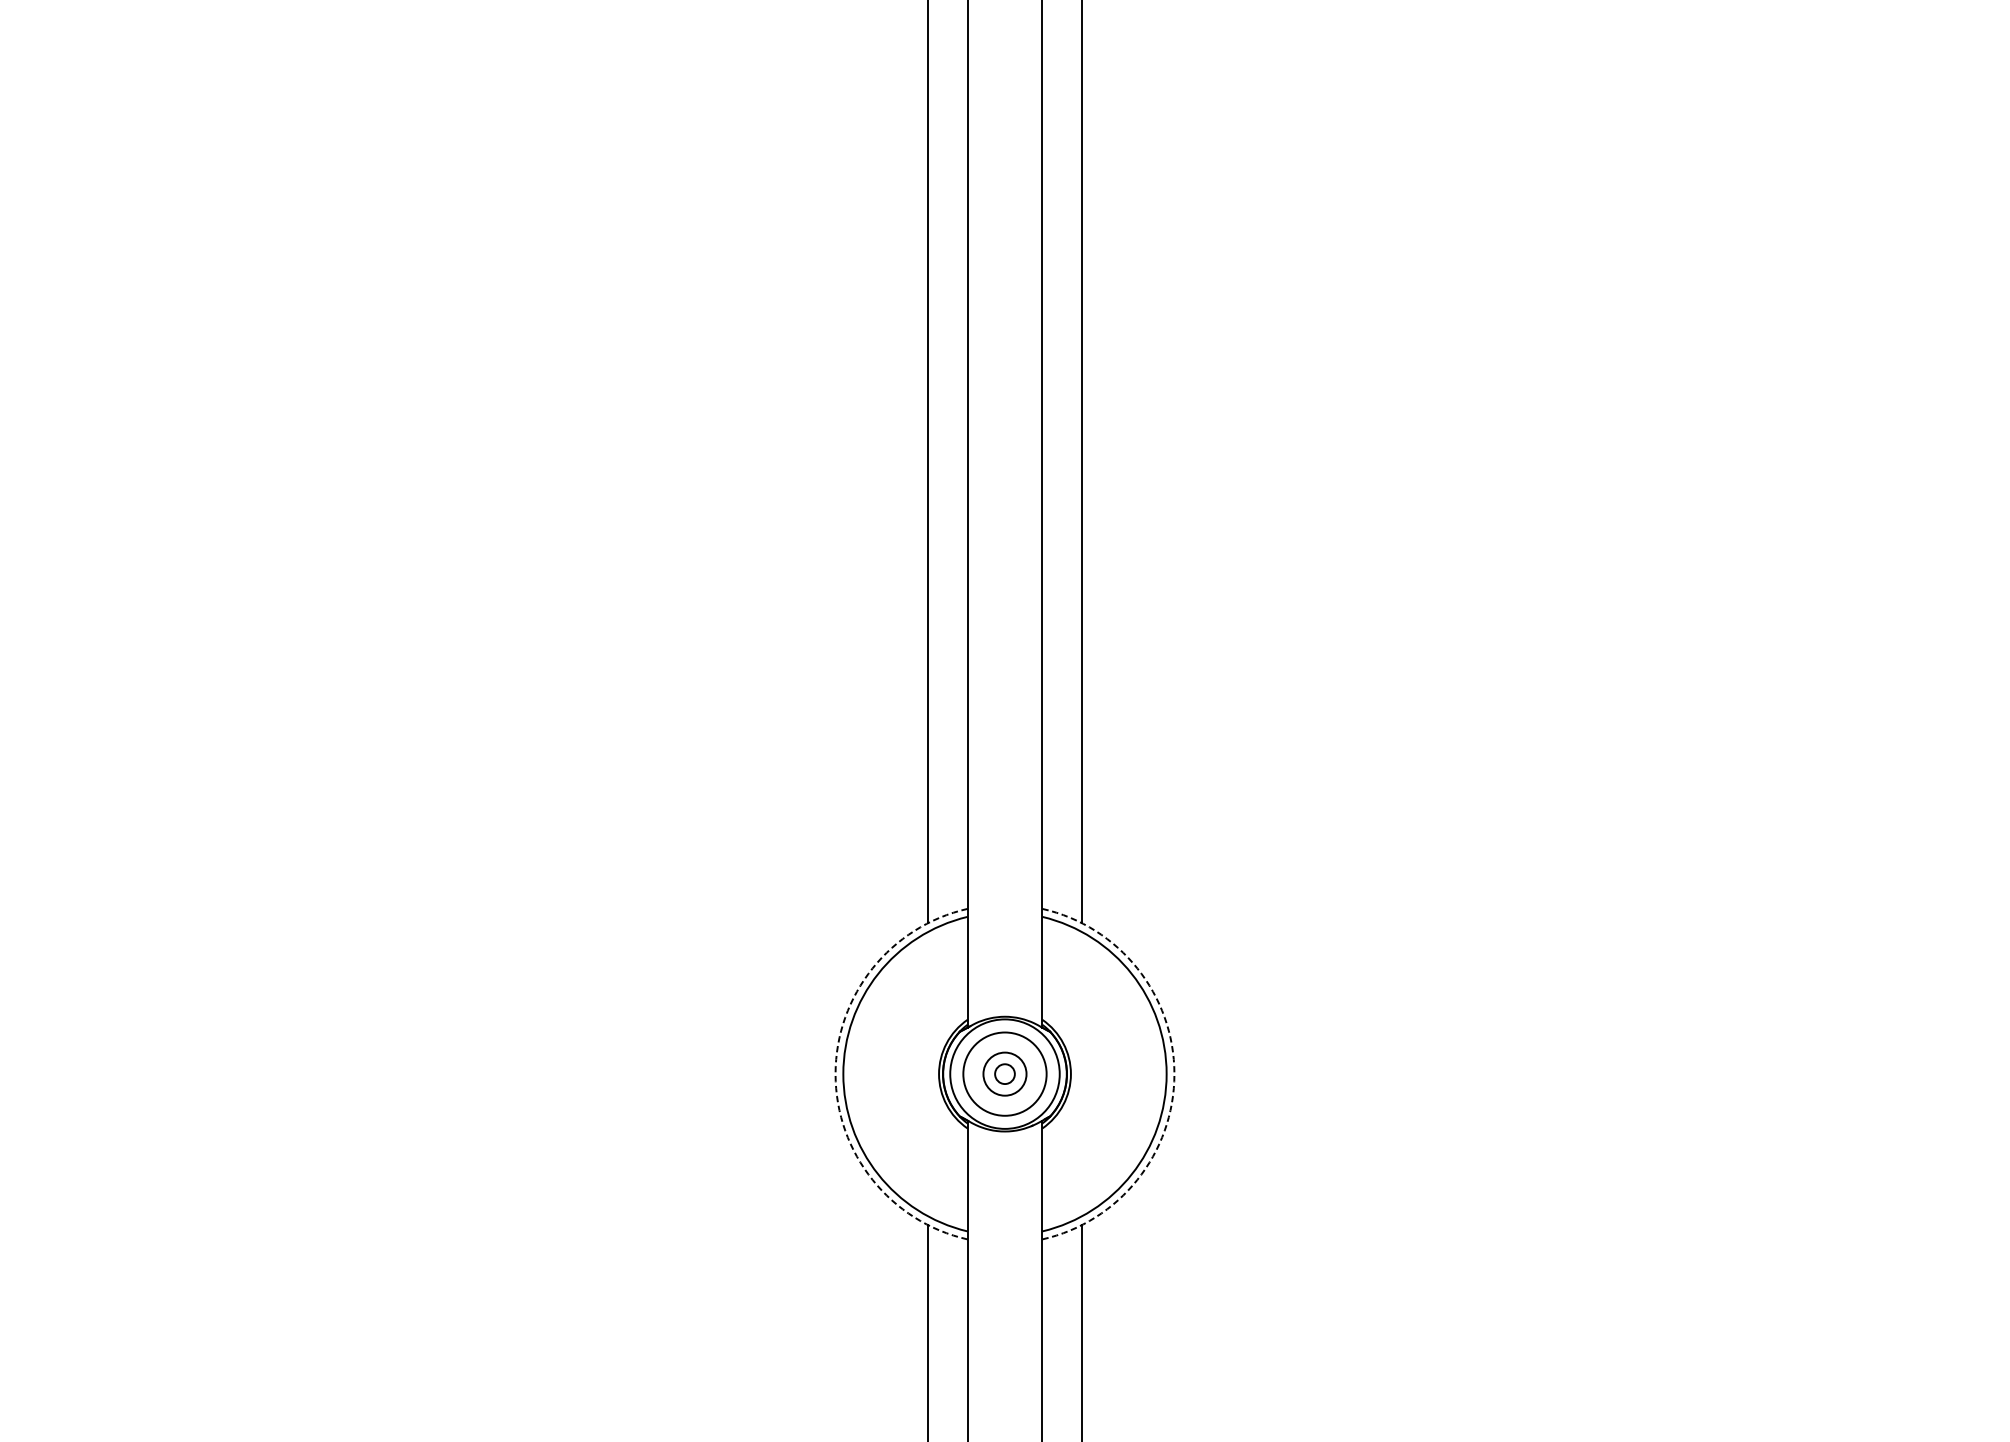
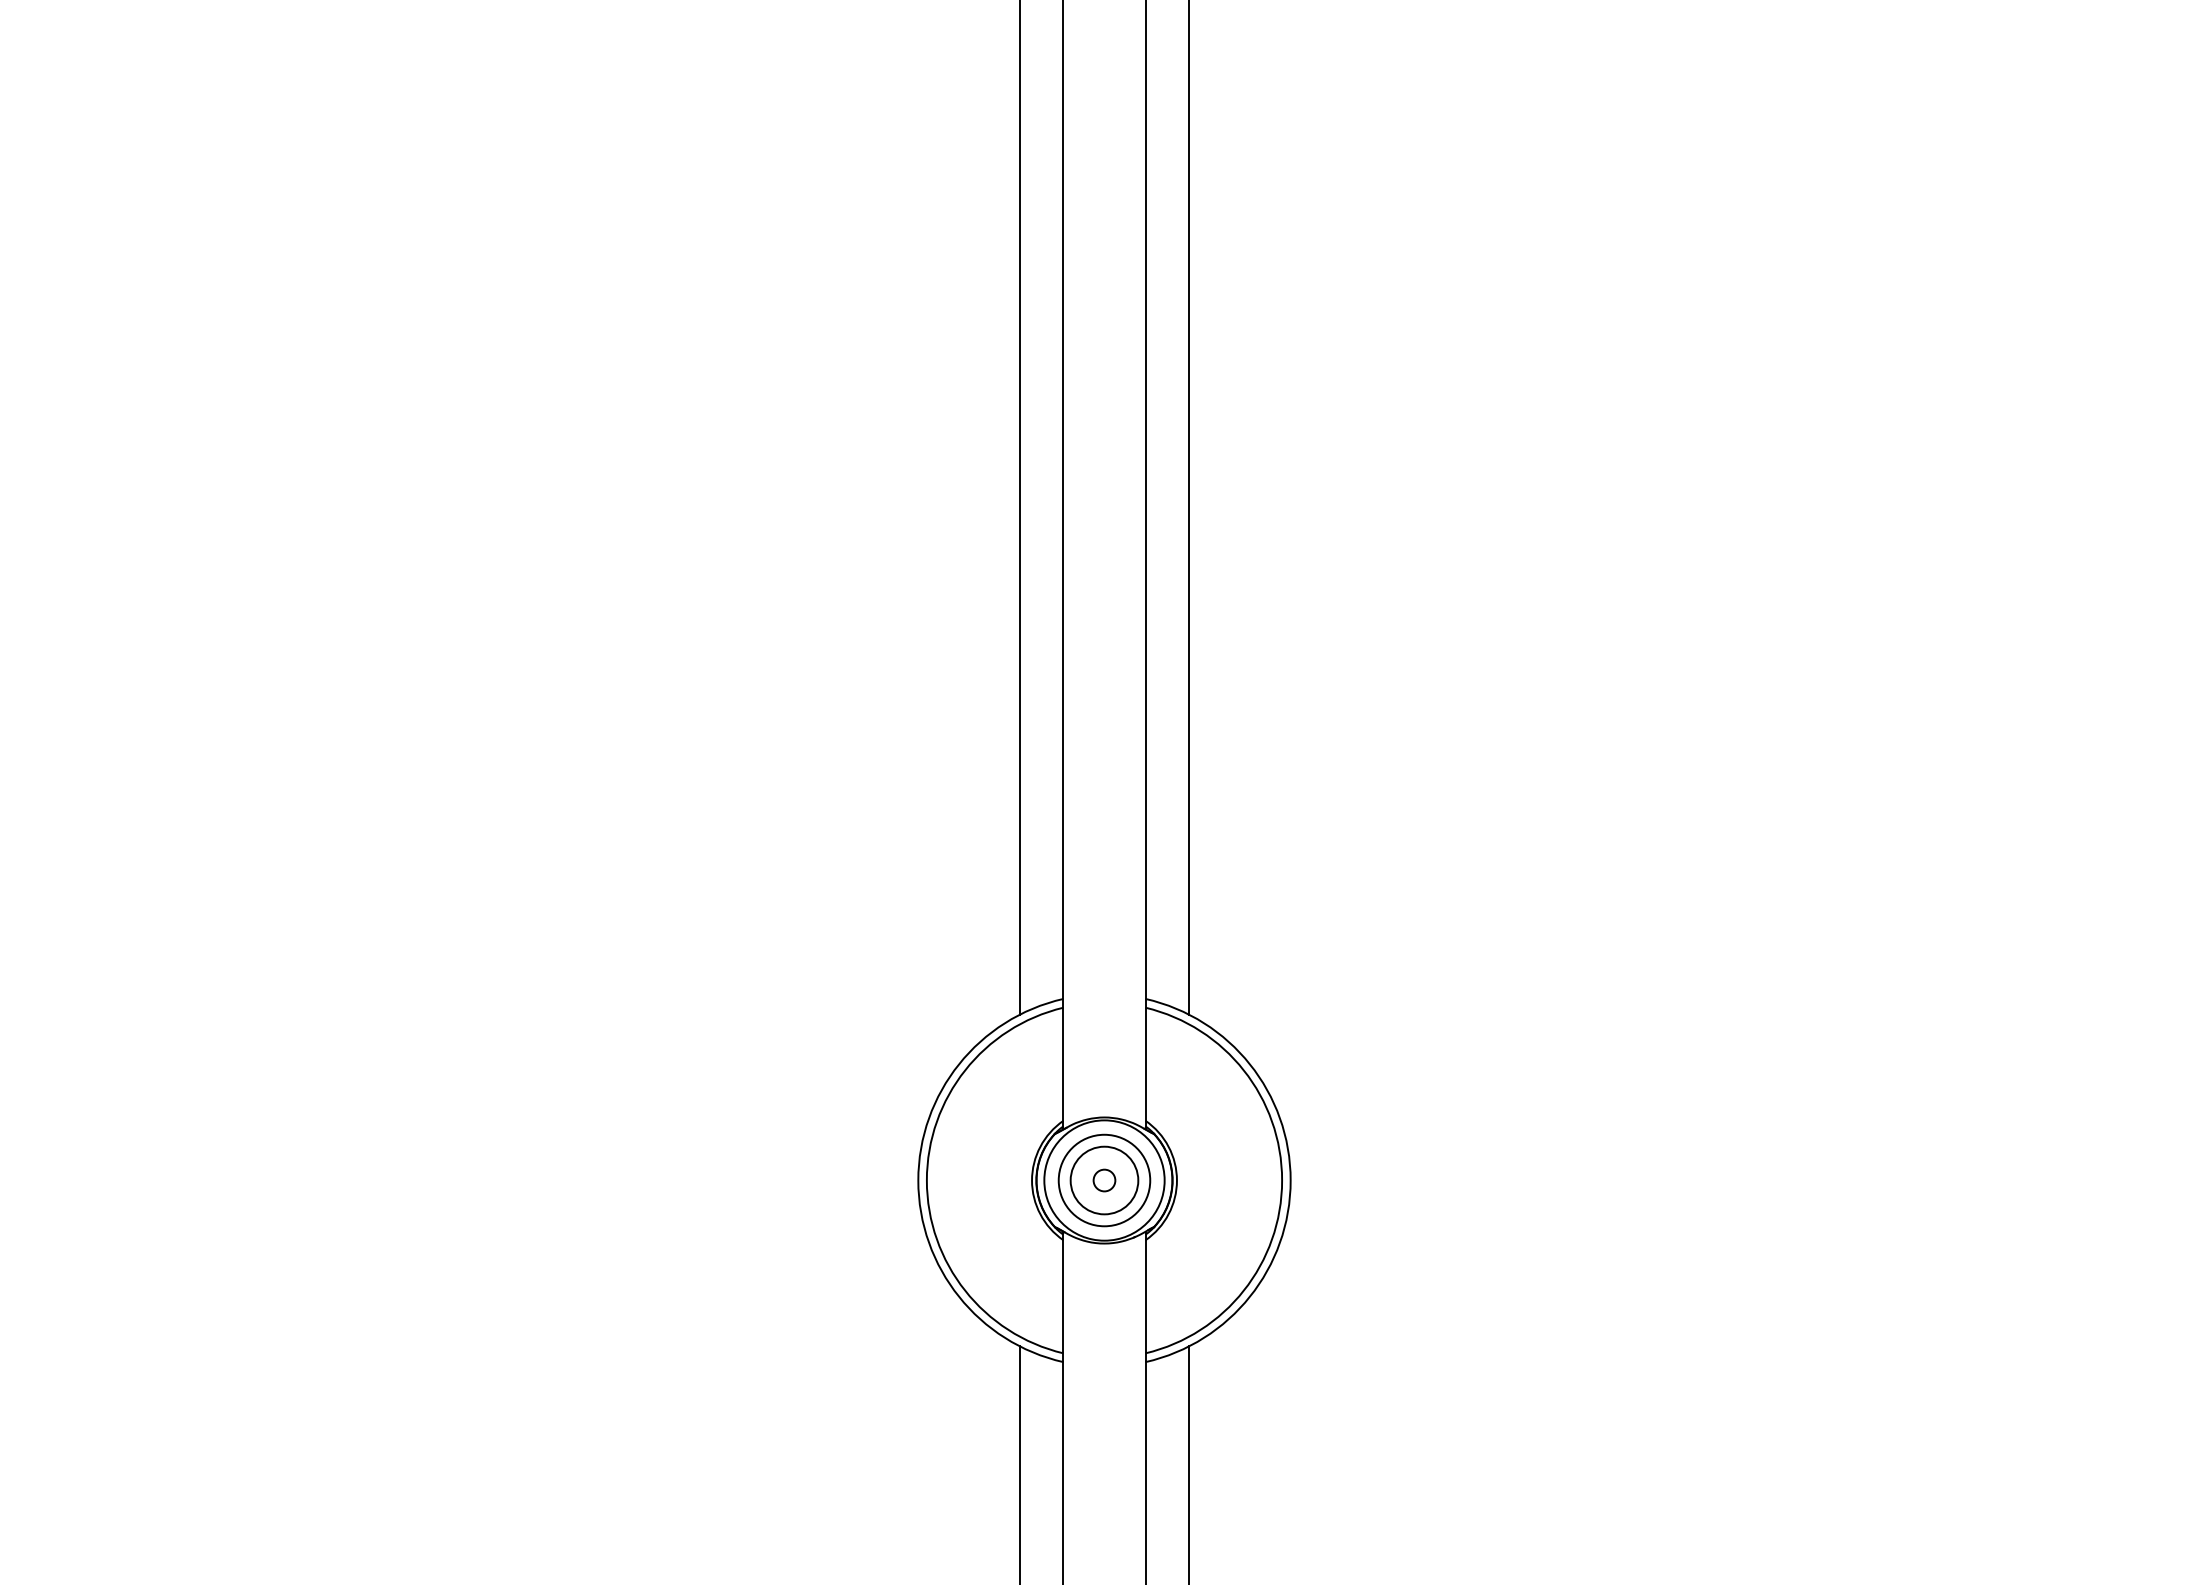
arc: (835, 1074) -> (918, 1180), dashed -> solid
circle: (1005, 1074) -> (1104, 1180), size x1.43
arc: (1174, 1074) -> (1290, 1180), dashed -> solid

